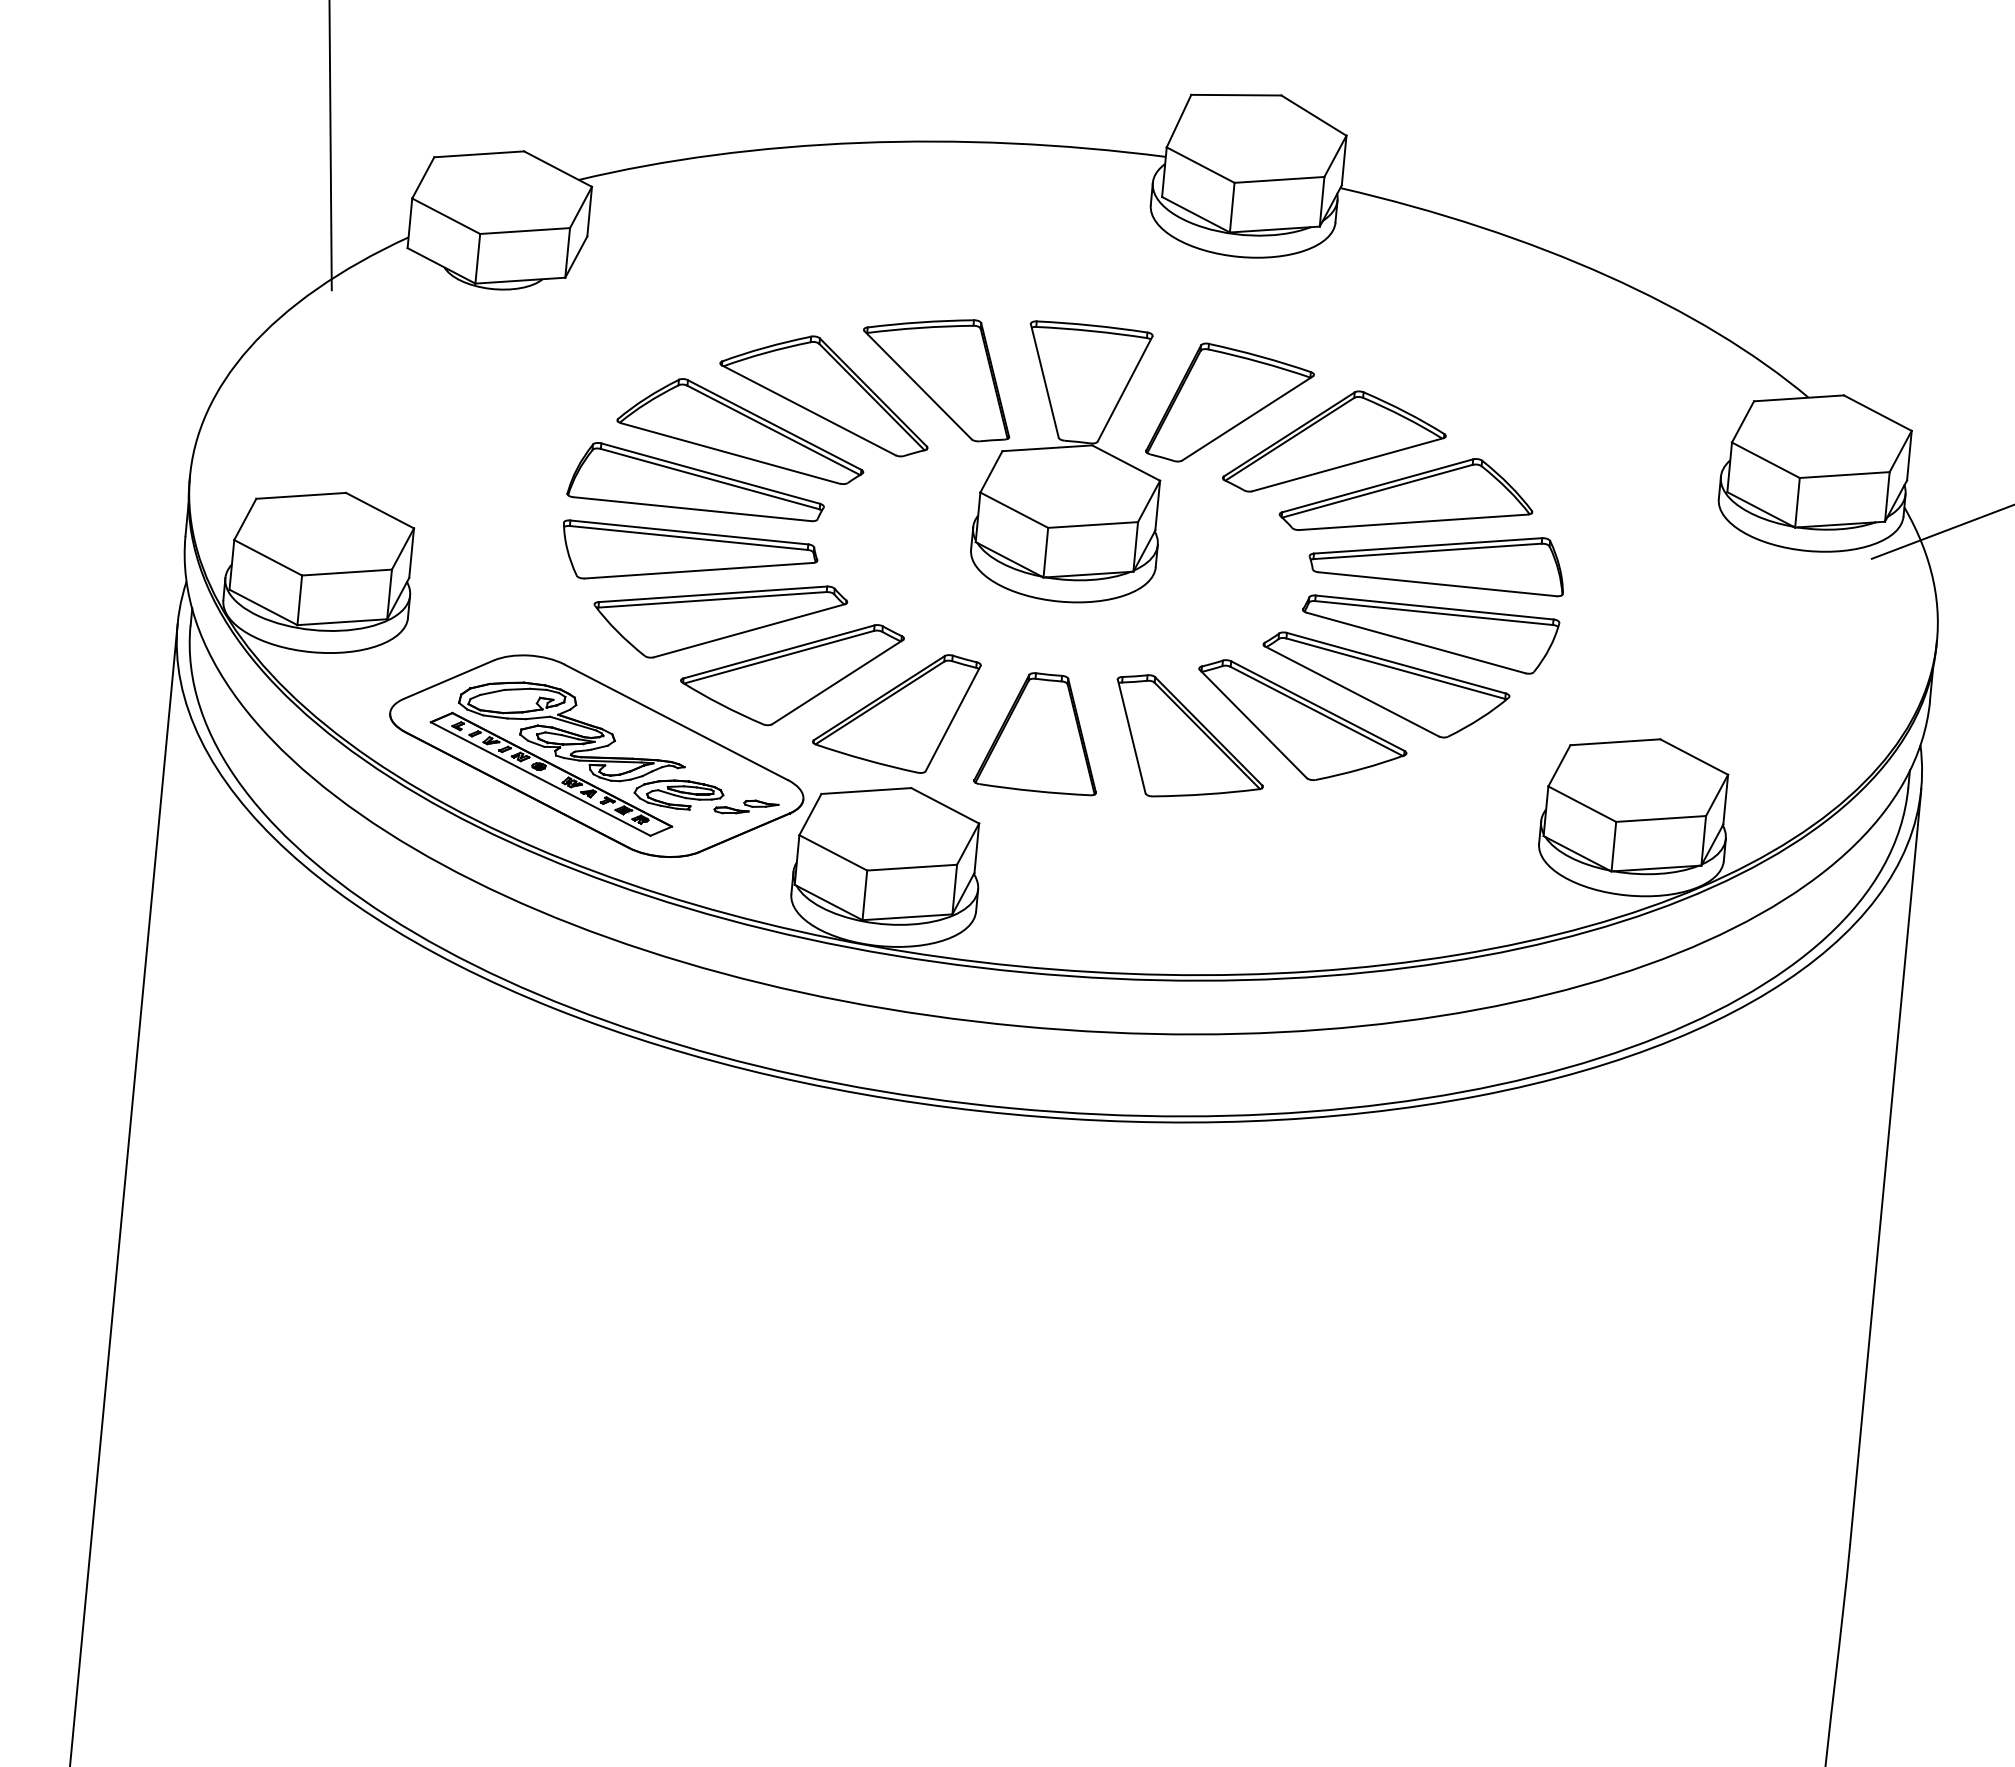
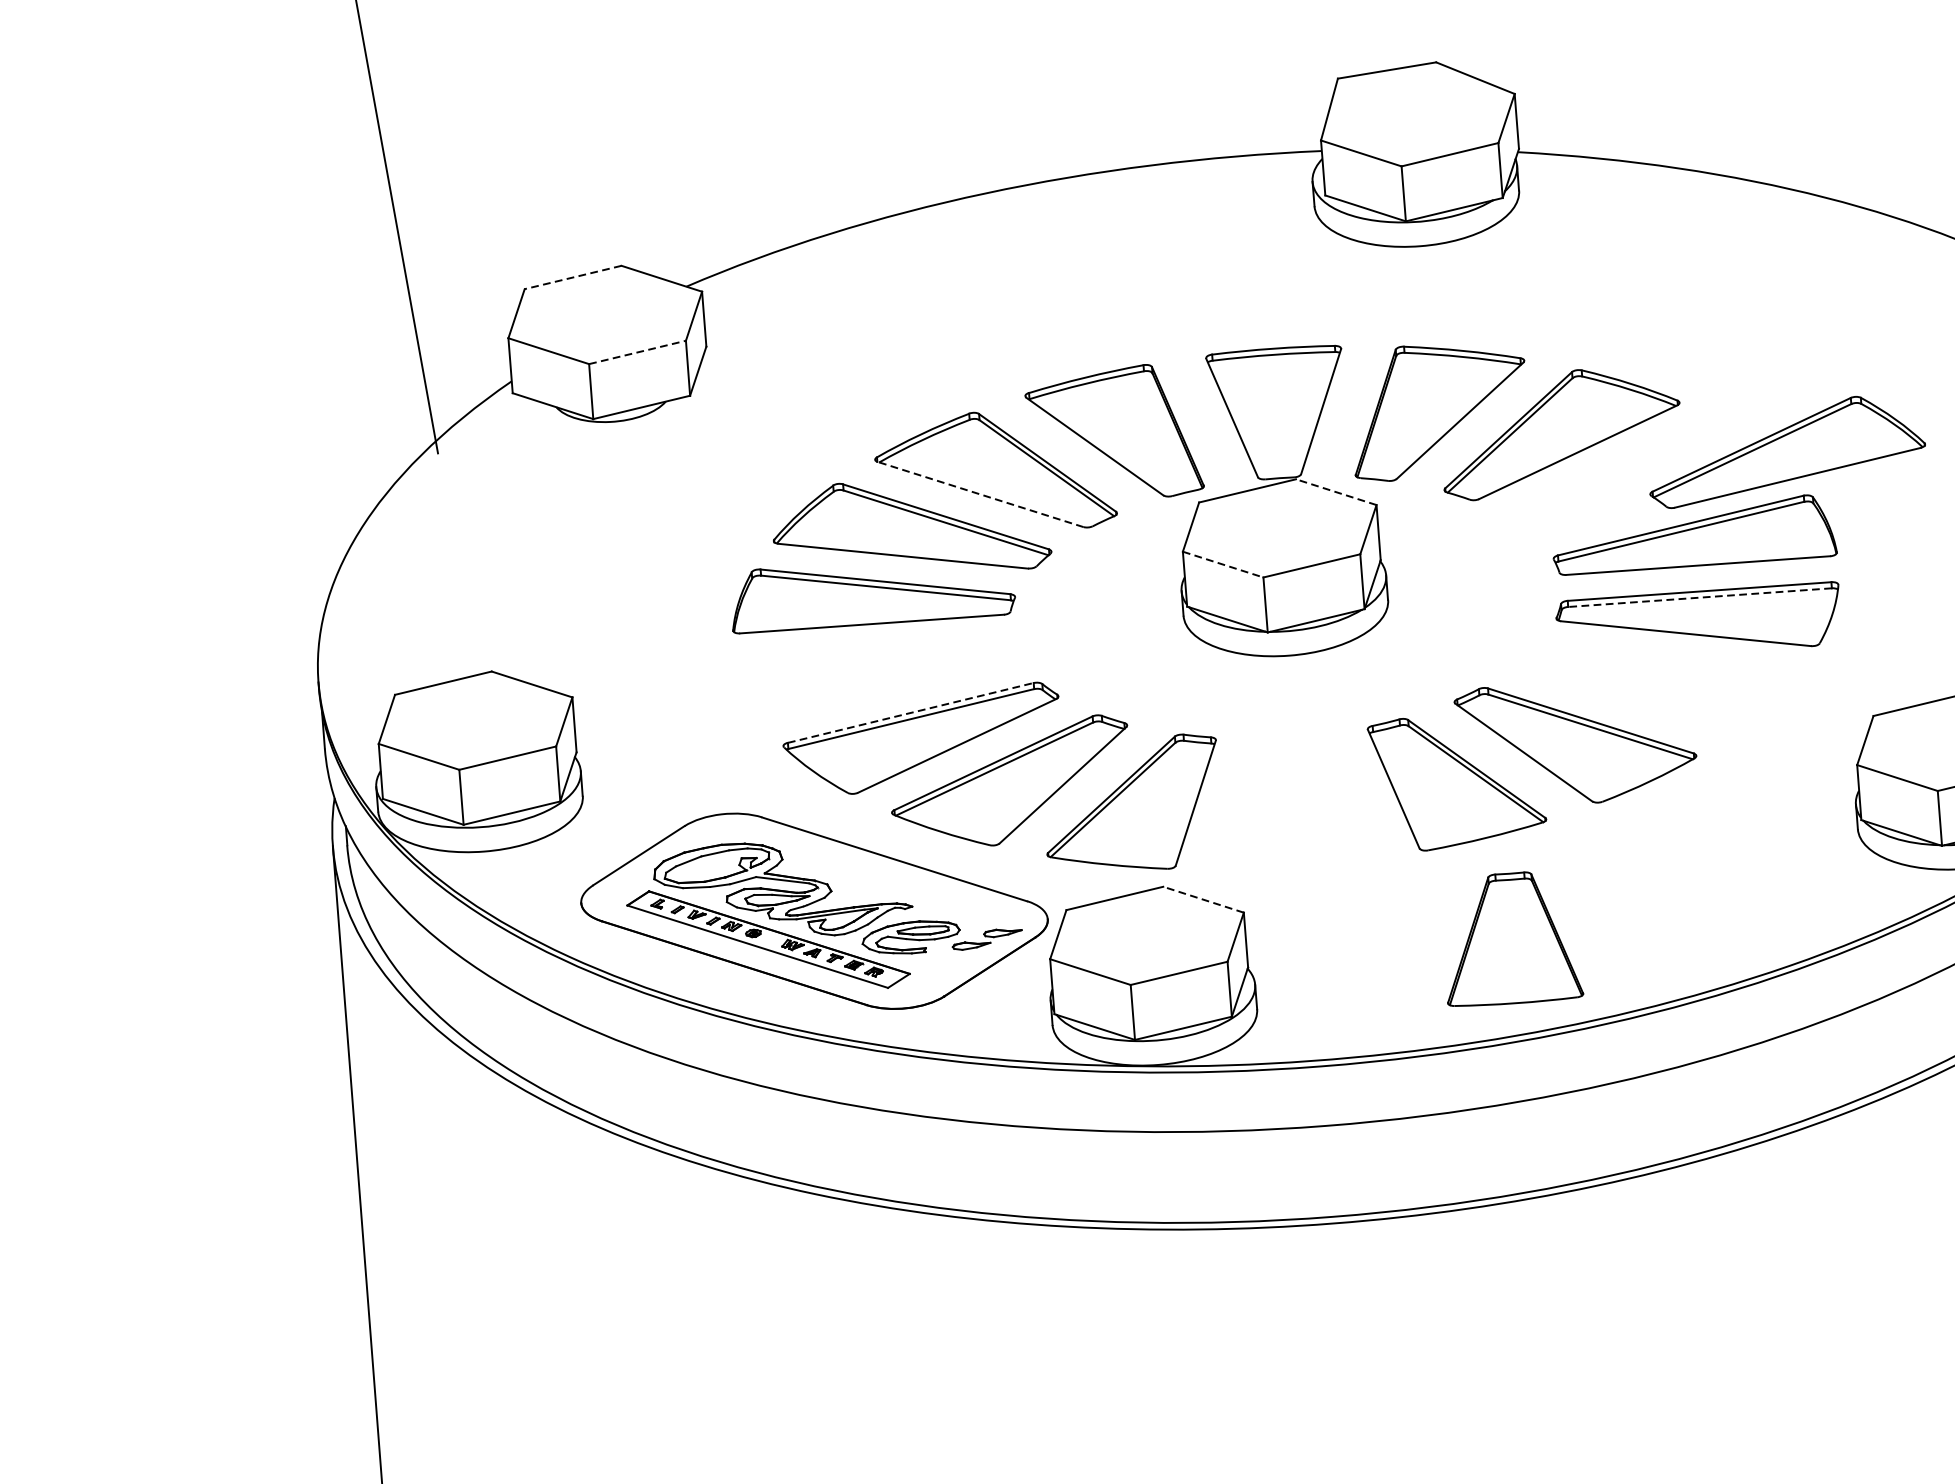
line: (478, 154) -> (572, 277), solid -> dashed
line: (525, 231) -> (638, 352), solid -> dashed
line: (808, 410) -> (980, 494), solid -> dashed
line: (1125, 462) -> (1335, 491), solid -> dashed
part: (1405, 494) -> (1783, 449), moved
line: (1014, 510) -> (1223, 564), solid -> dashed
part: (690, 549) -> (877, 668), removed
line: (713, 594) -> (911, 713), solid -> dashed
line: (1434, 613) -> (1700, 598), solid -> dashed
part: (1386, 684) -> (1661, 684), removed
part: (1034, 734) -> (1505, 941), moved
line: (944, 805) -> (1202, 899), solid -> dashed

